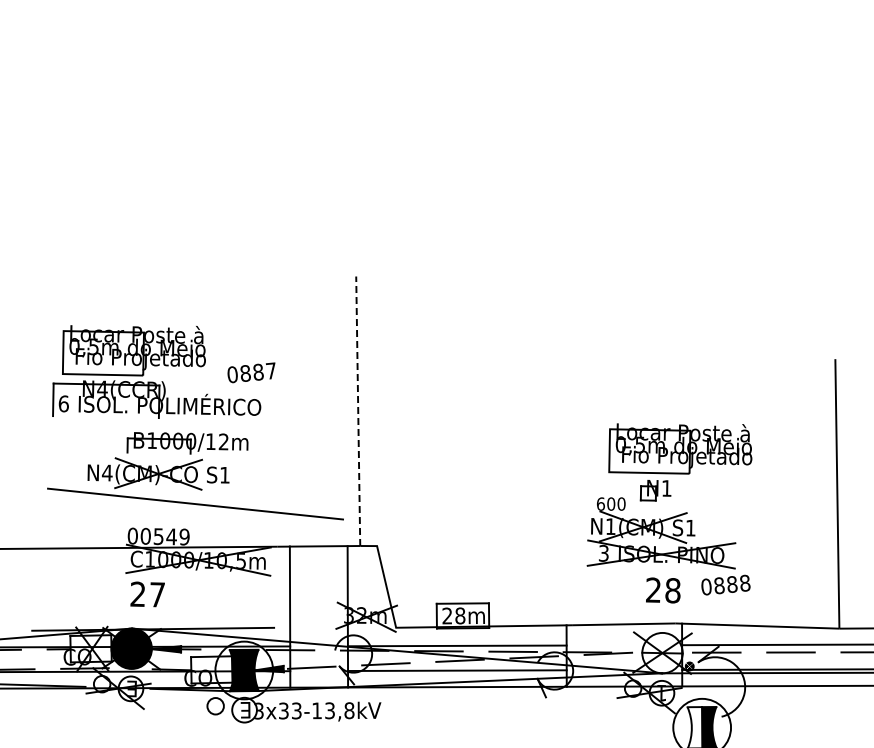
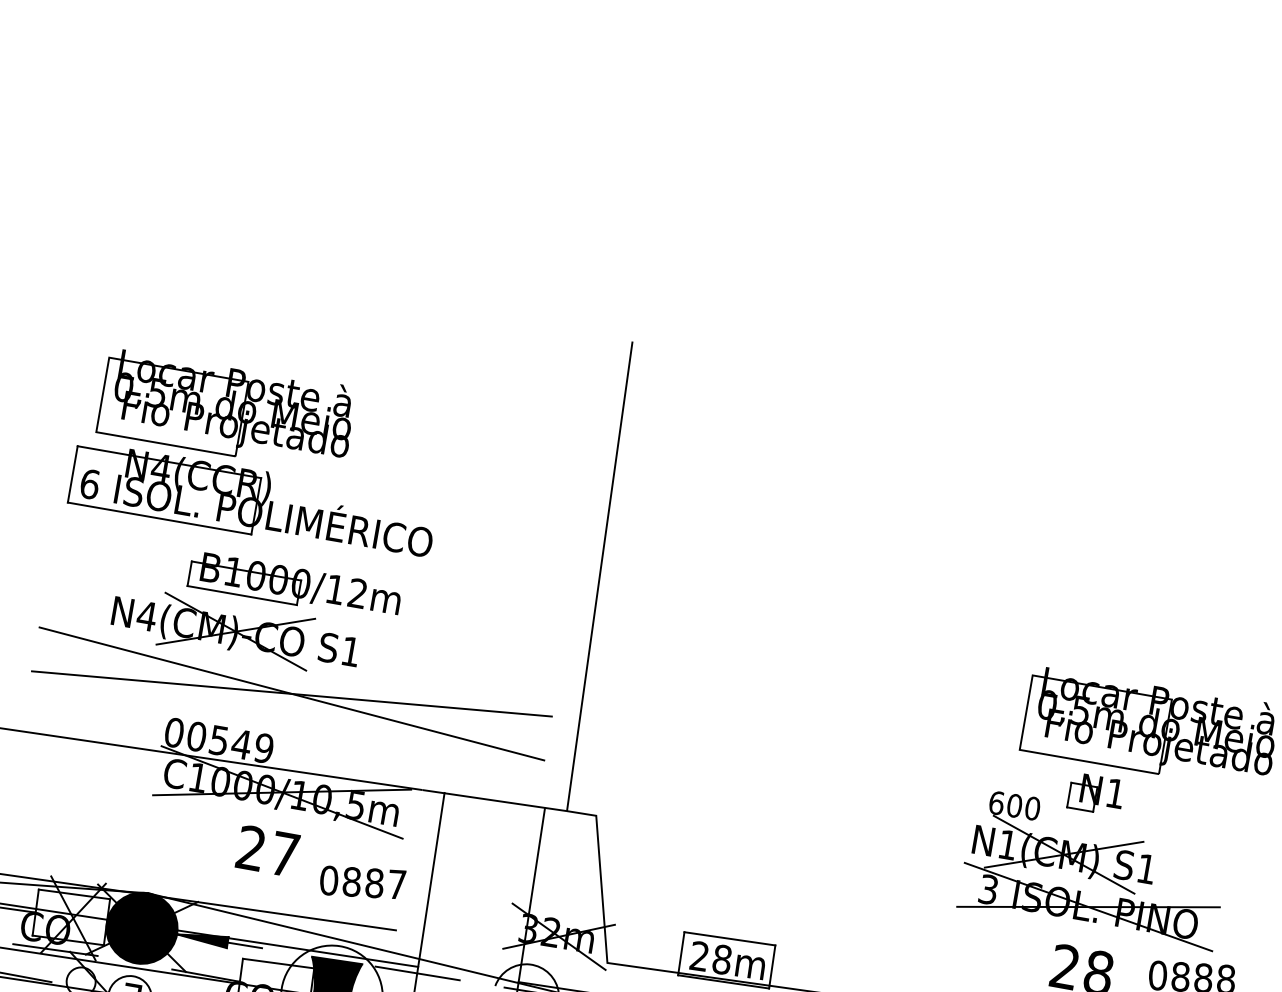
text: (251, 372) -> (362, 881), moved
line: (358, 411) -> (600, 576), dashed -> solid
line: (105, 417) -> (158, 519), added
line: (158, 452) -> (241, 594), added
line: (195, 503) -> (292, 692), added
text: (147, 594) -> (267, 851), moved

